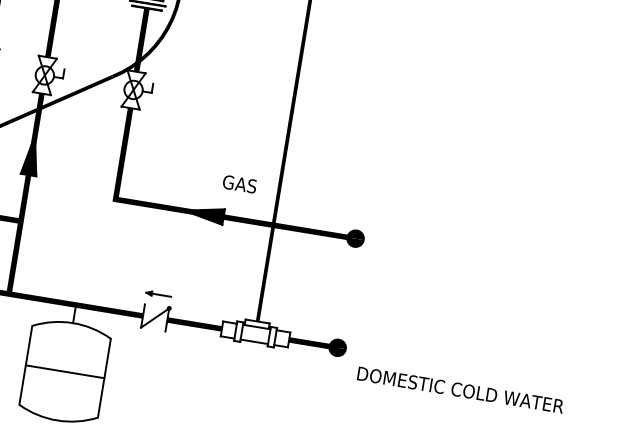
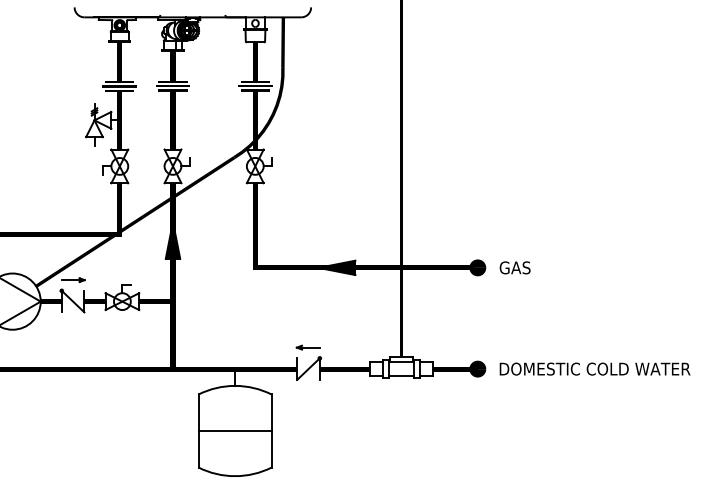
text: (239, 183) -> (514, 267), moved
text: (460, 389) -> (594, 368), moved

